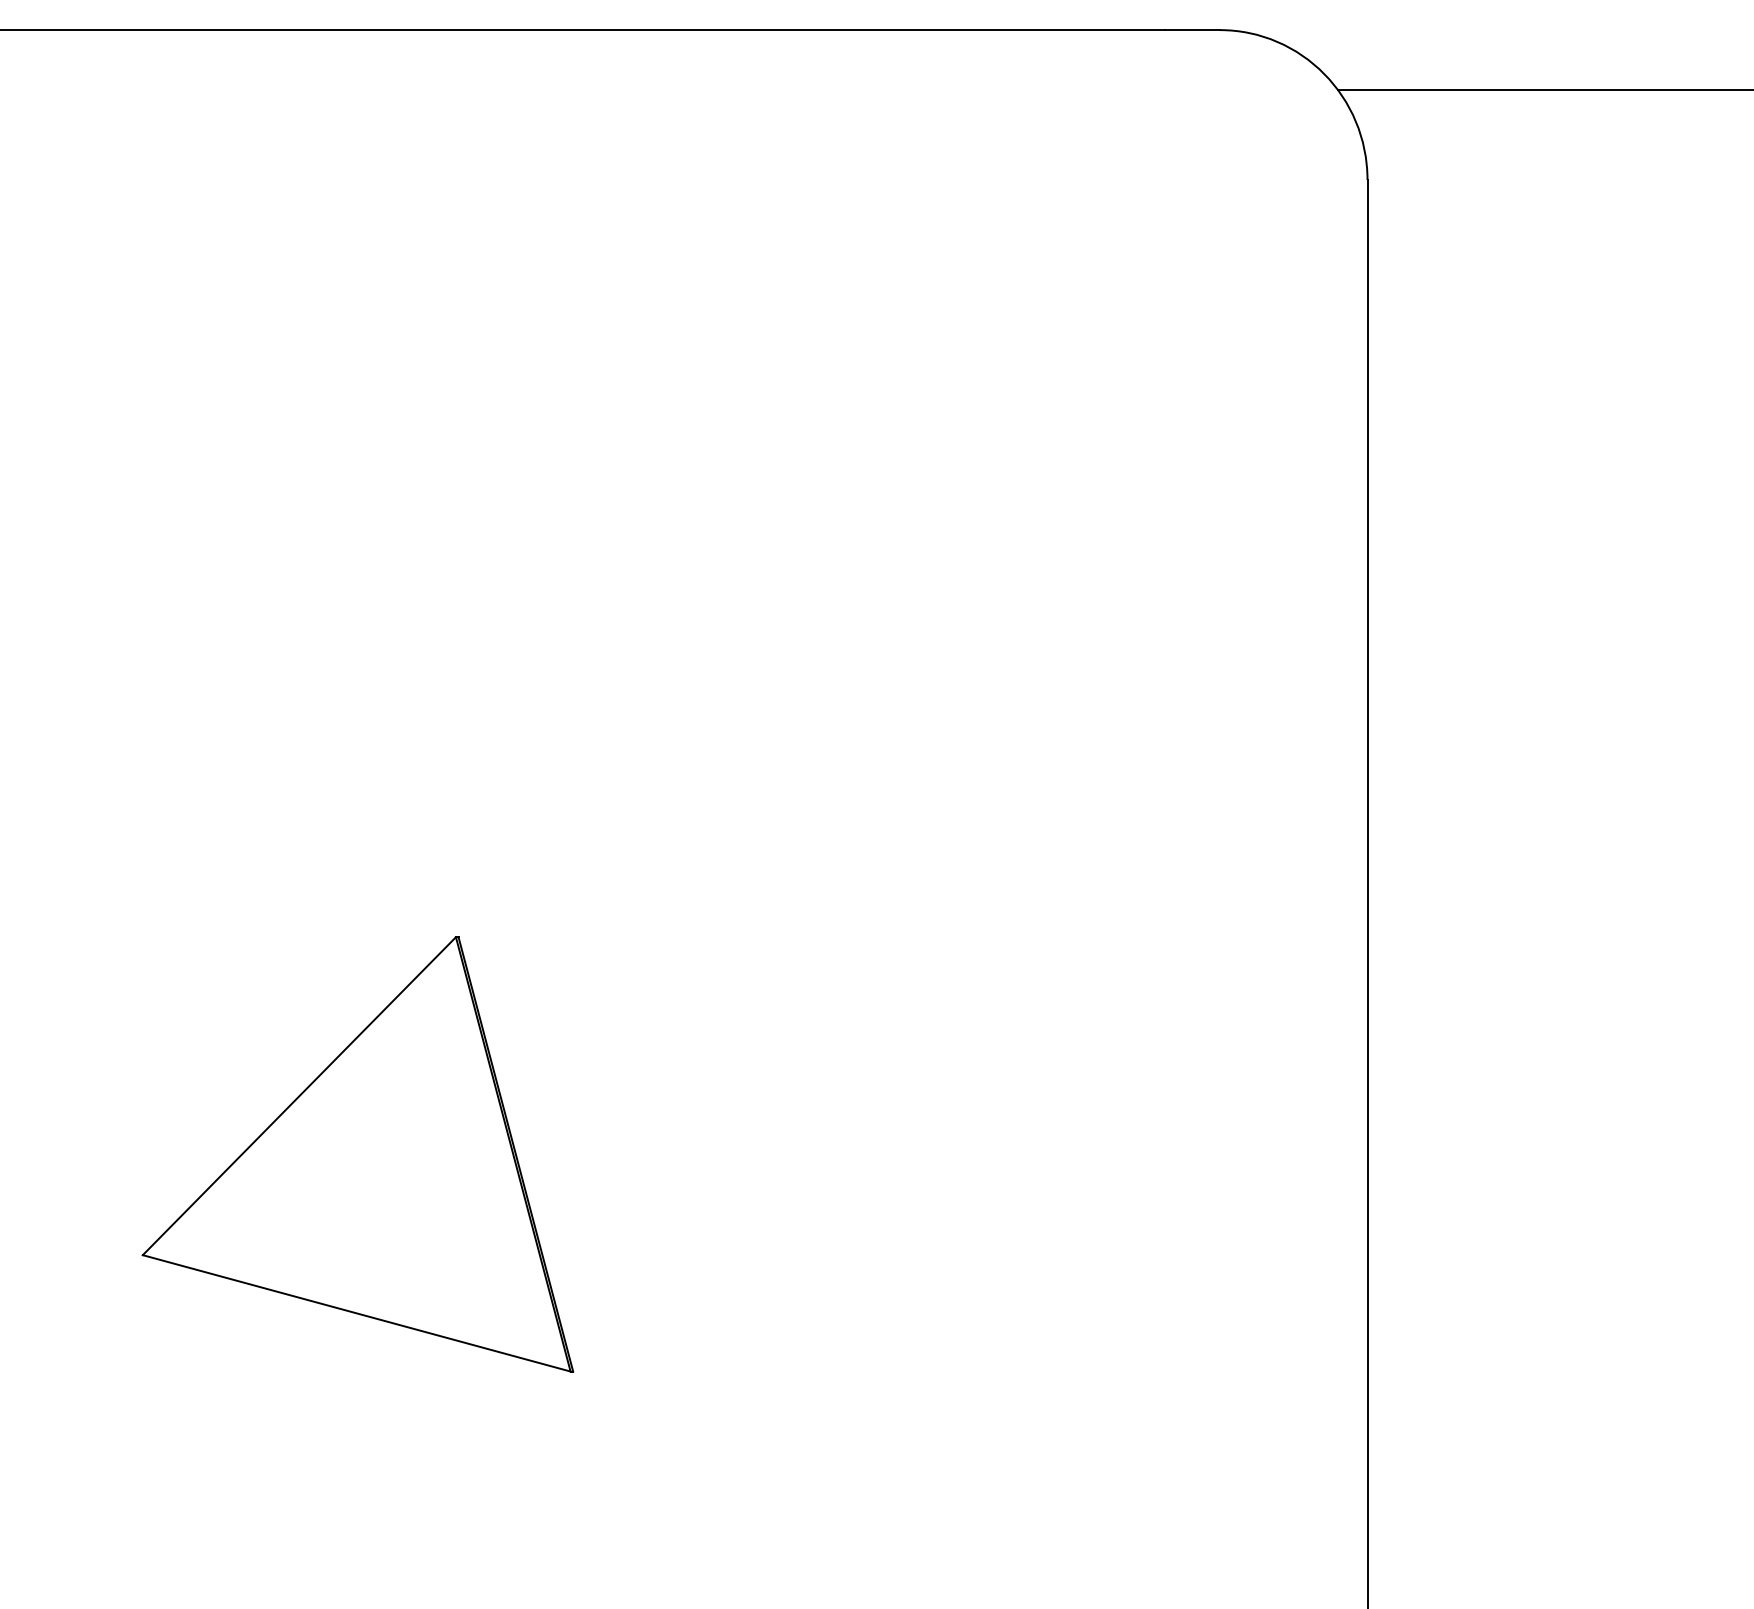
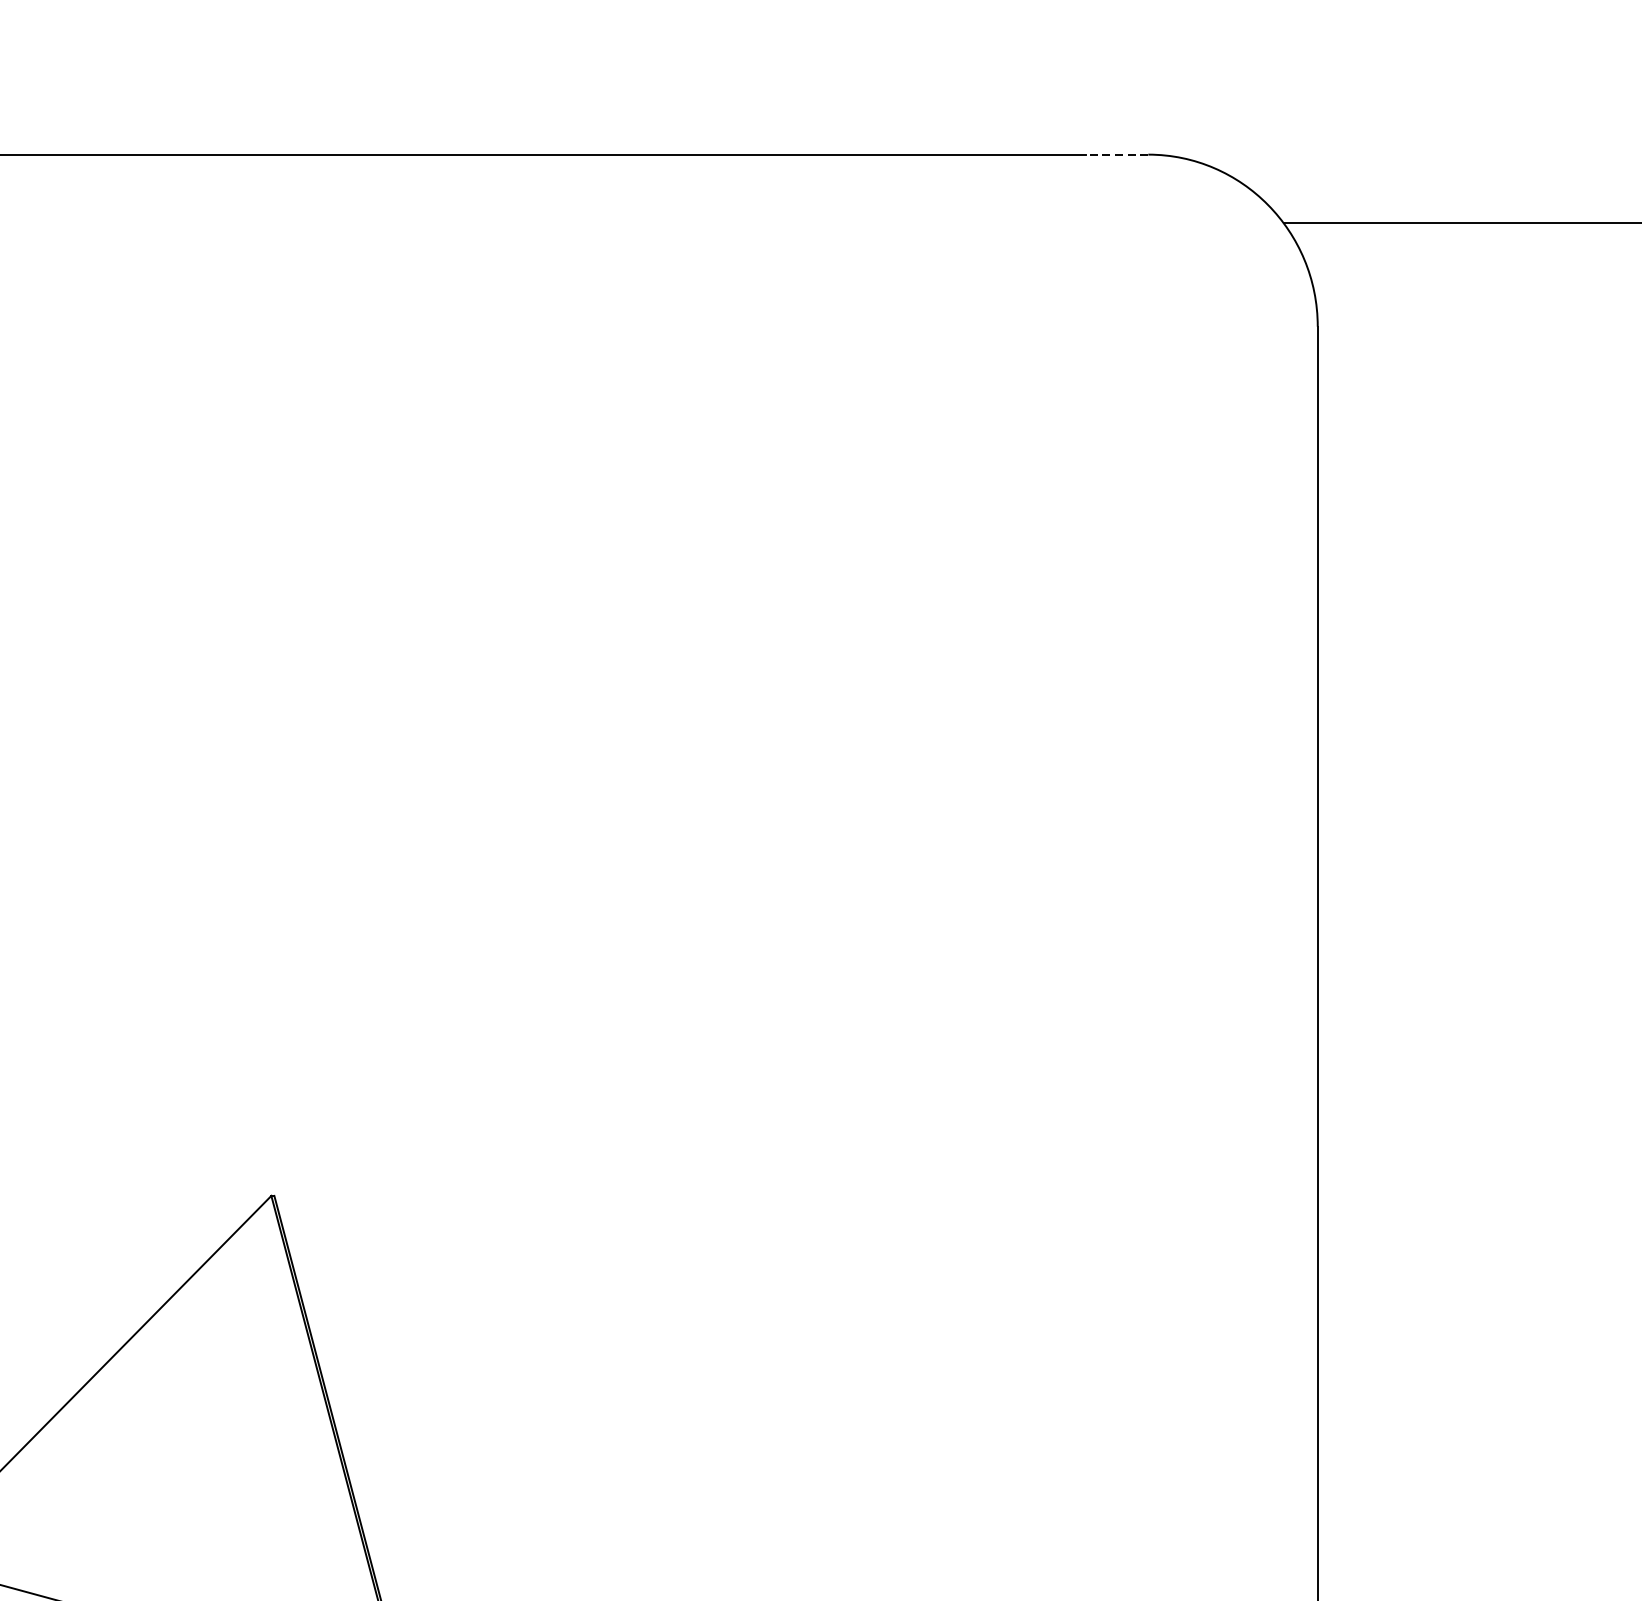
line: (1192, 30) -> (1116, 155), solid -> dashed

